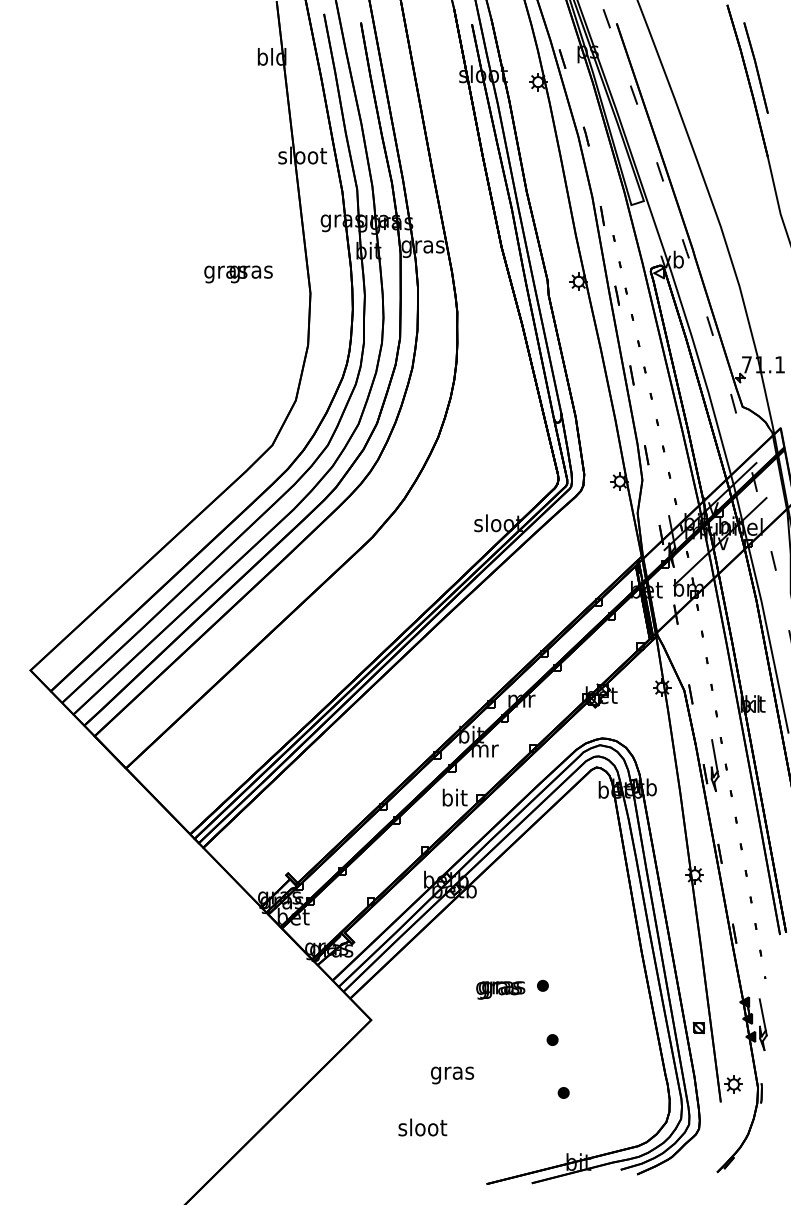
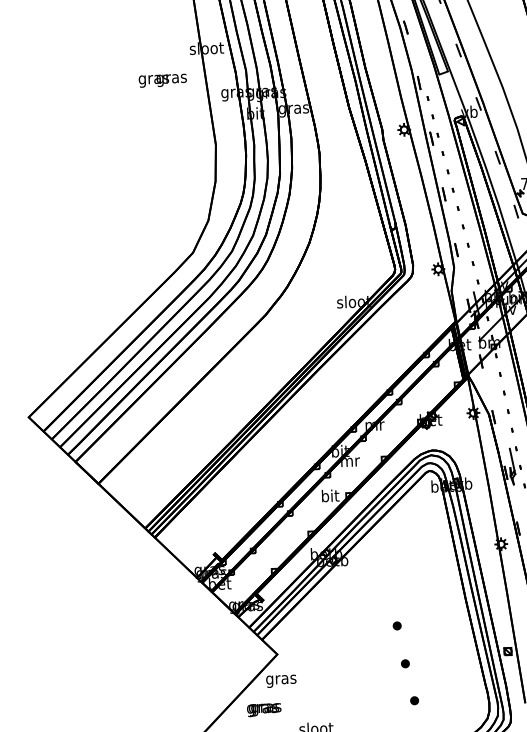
text: (238, 274) -> (162, 80), moved
text: (500, 990) -> (264, 710), moved
text: (452, 1075) -> (281, 681), moved

